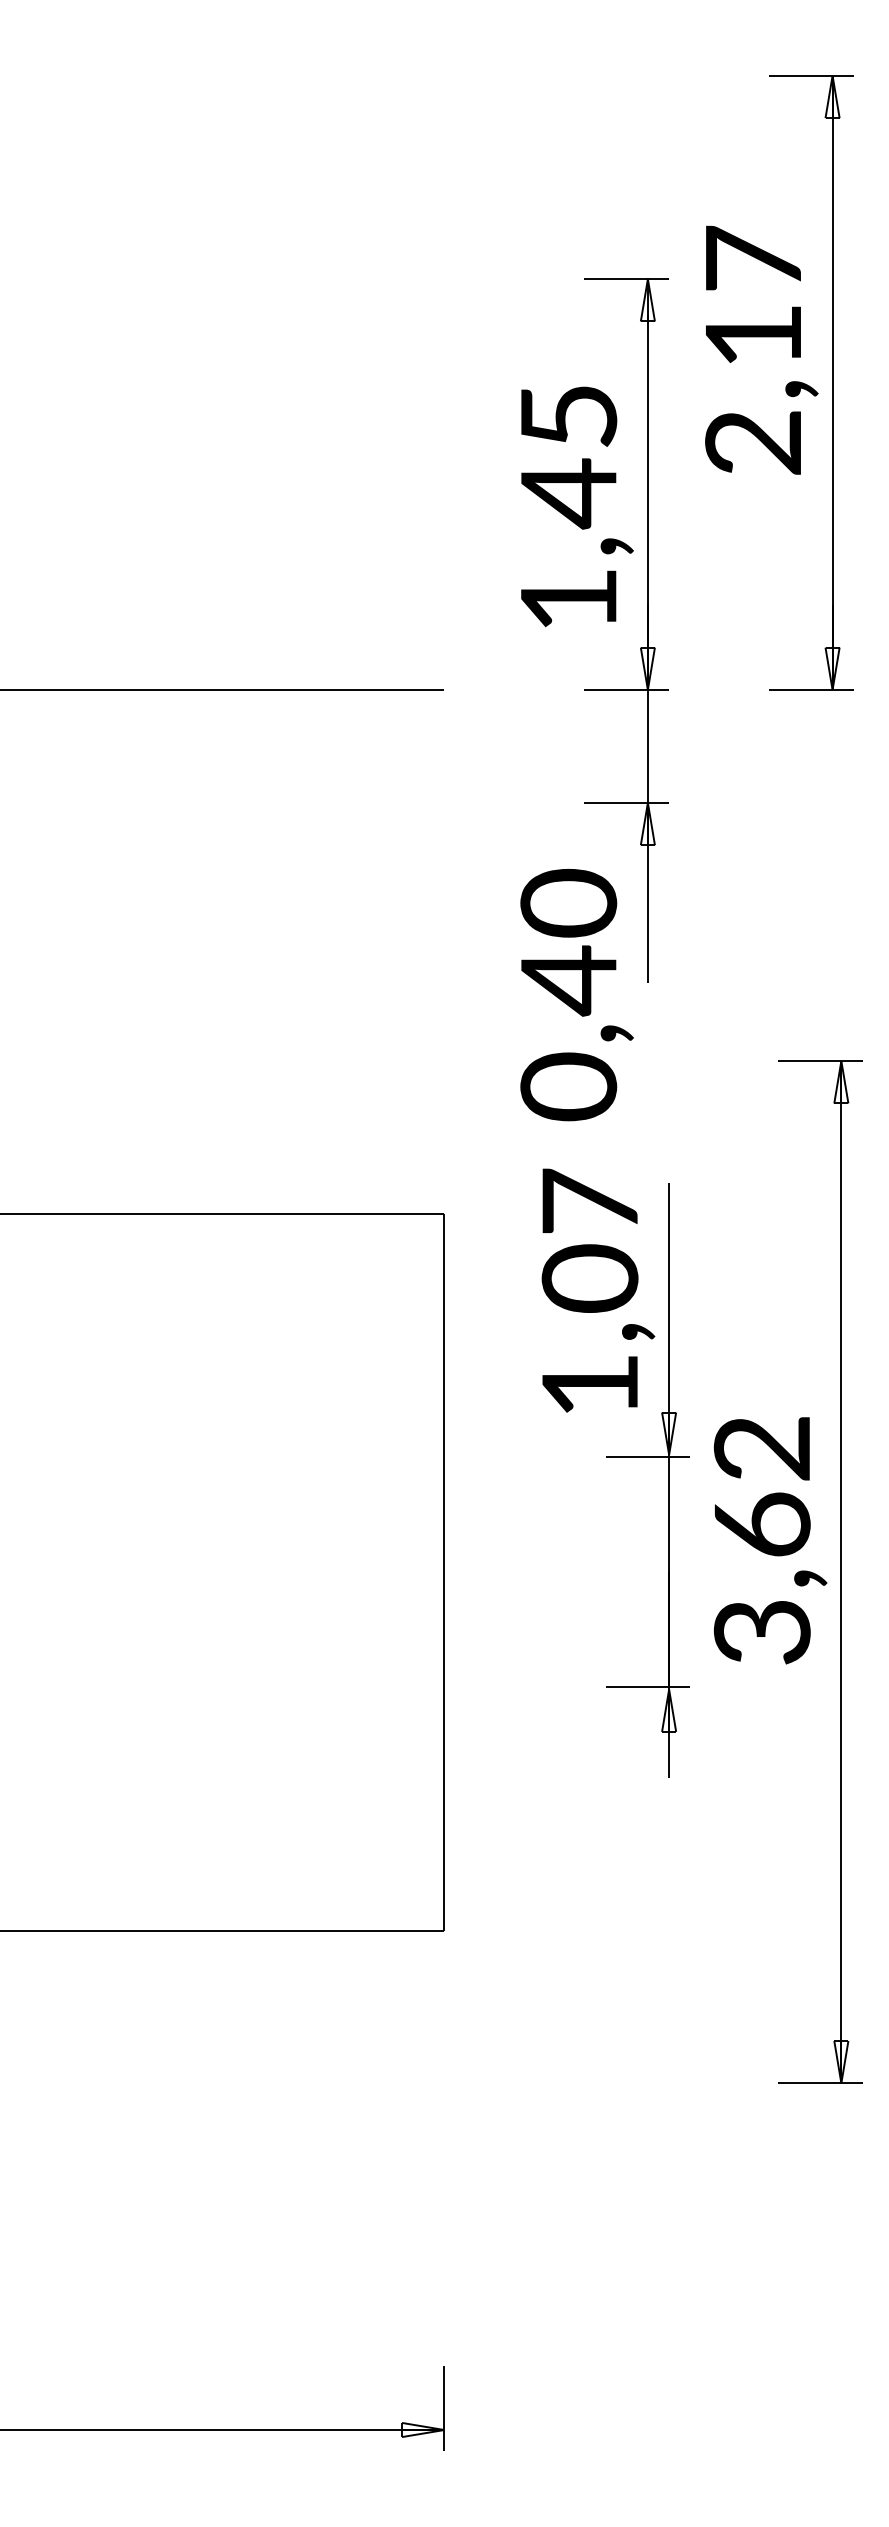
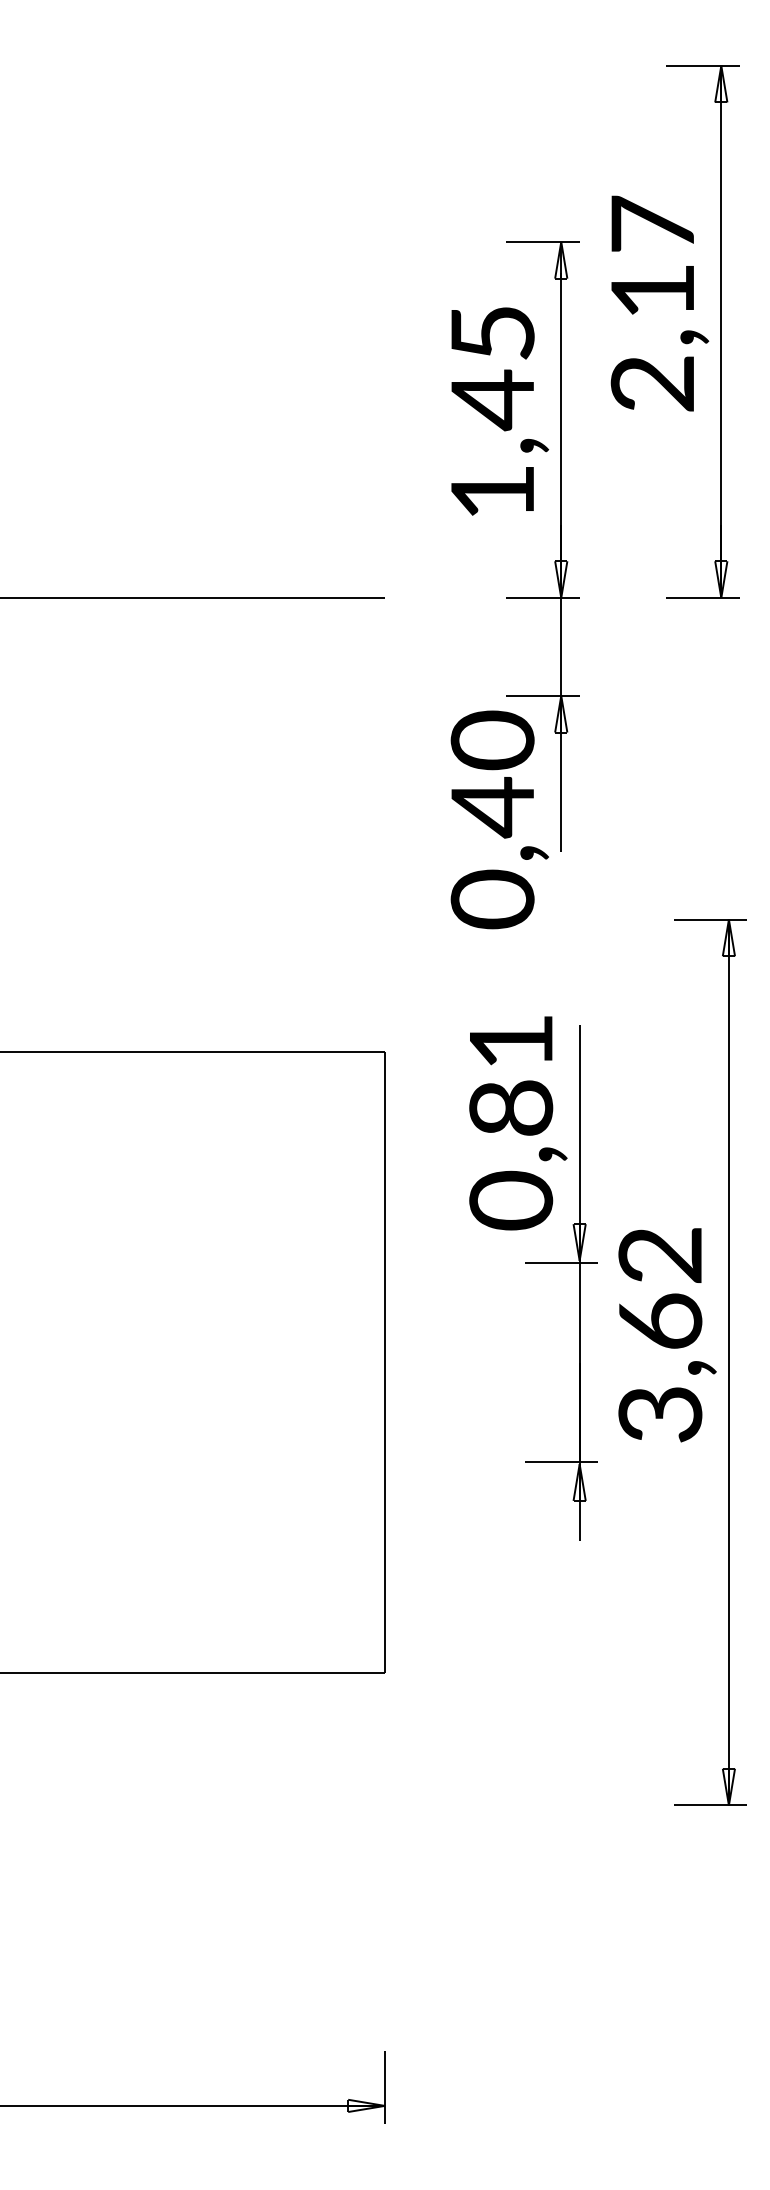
text: (577, 506) -> (500, 411), moved
text: (576, 995) -> (499, 820), moved
text: (589, 1293) -> (510, 1120), 1,07 -> 0,81

